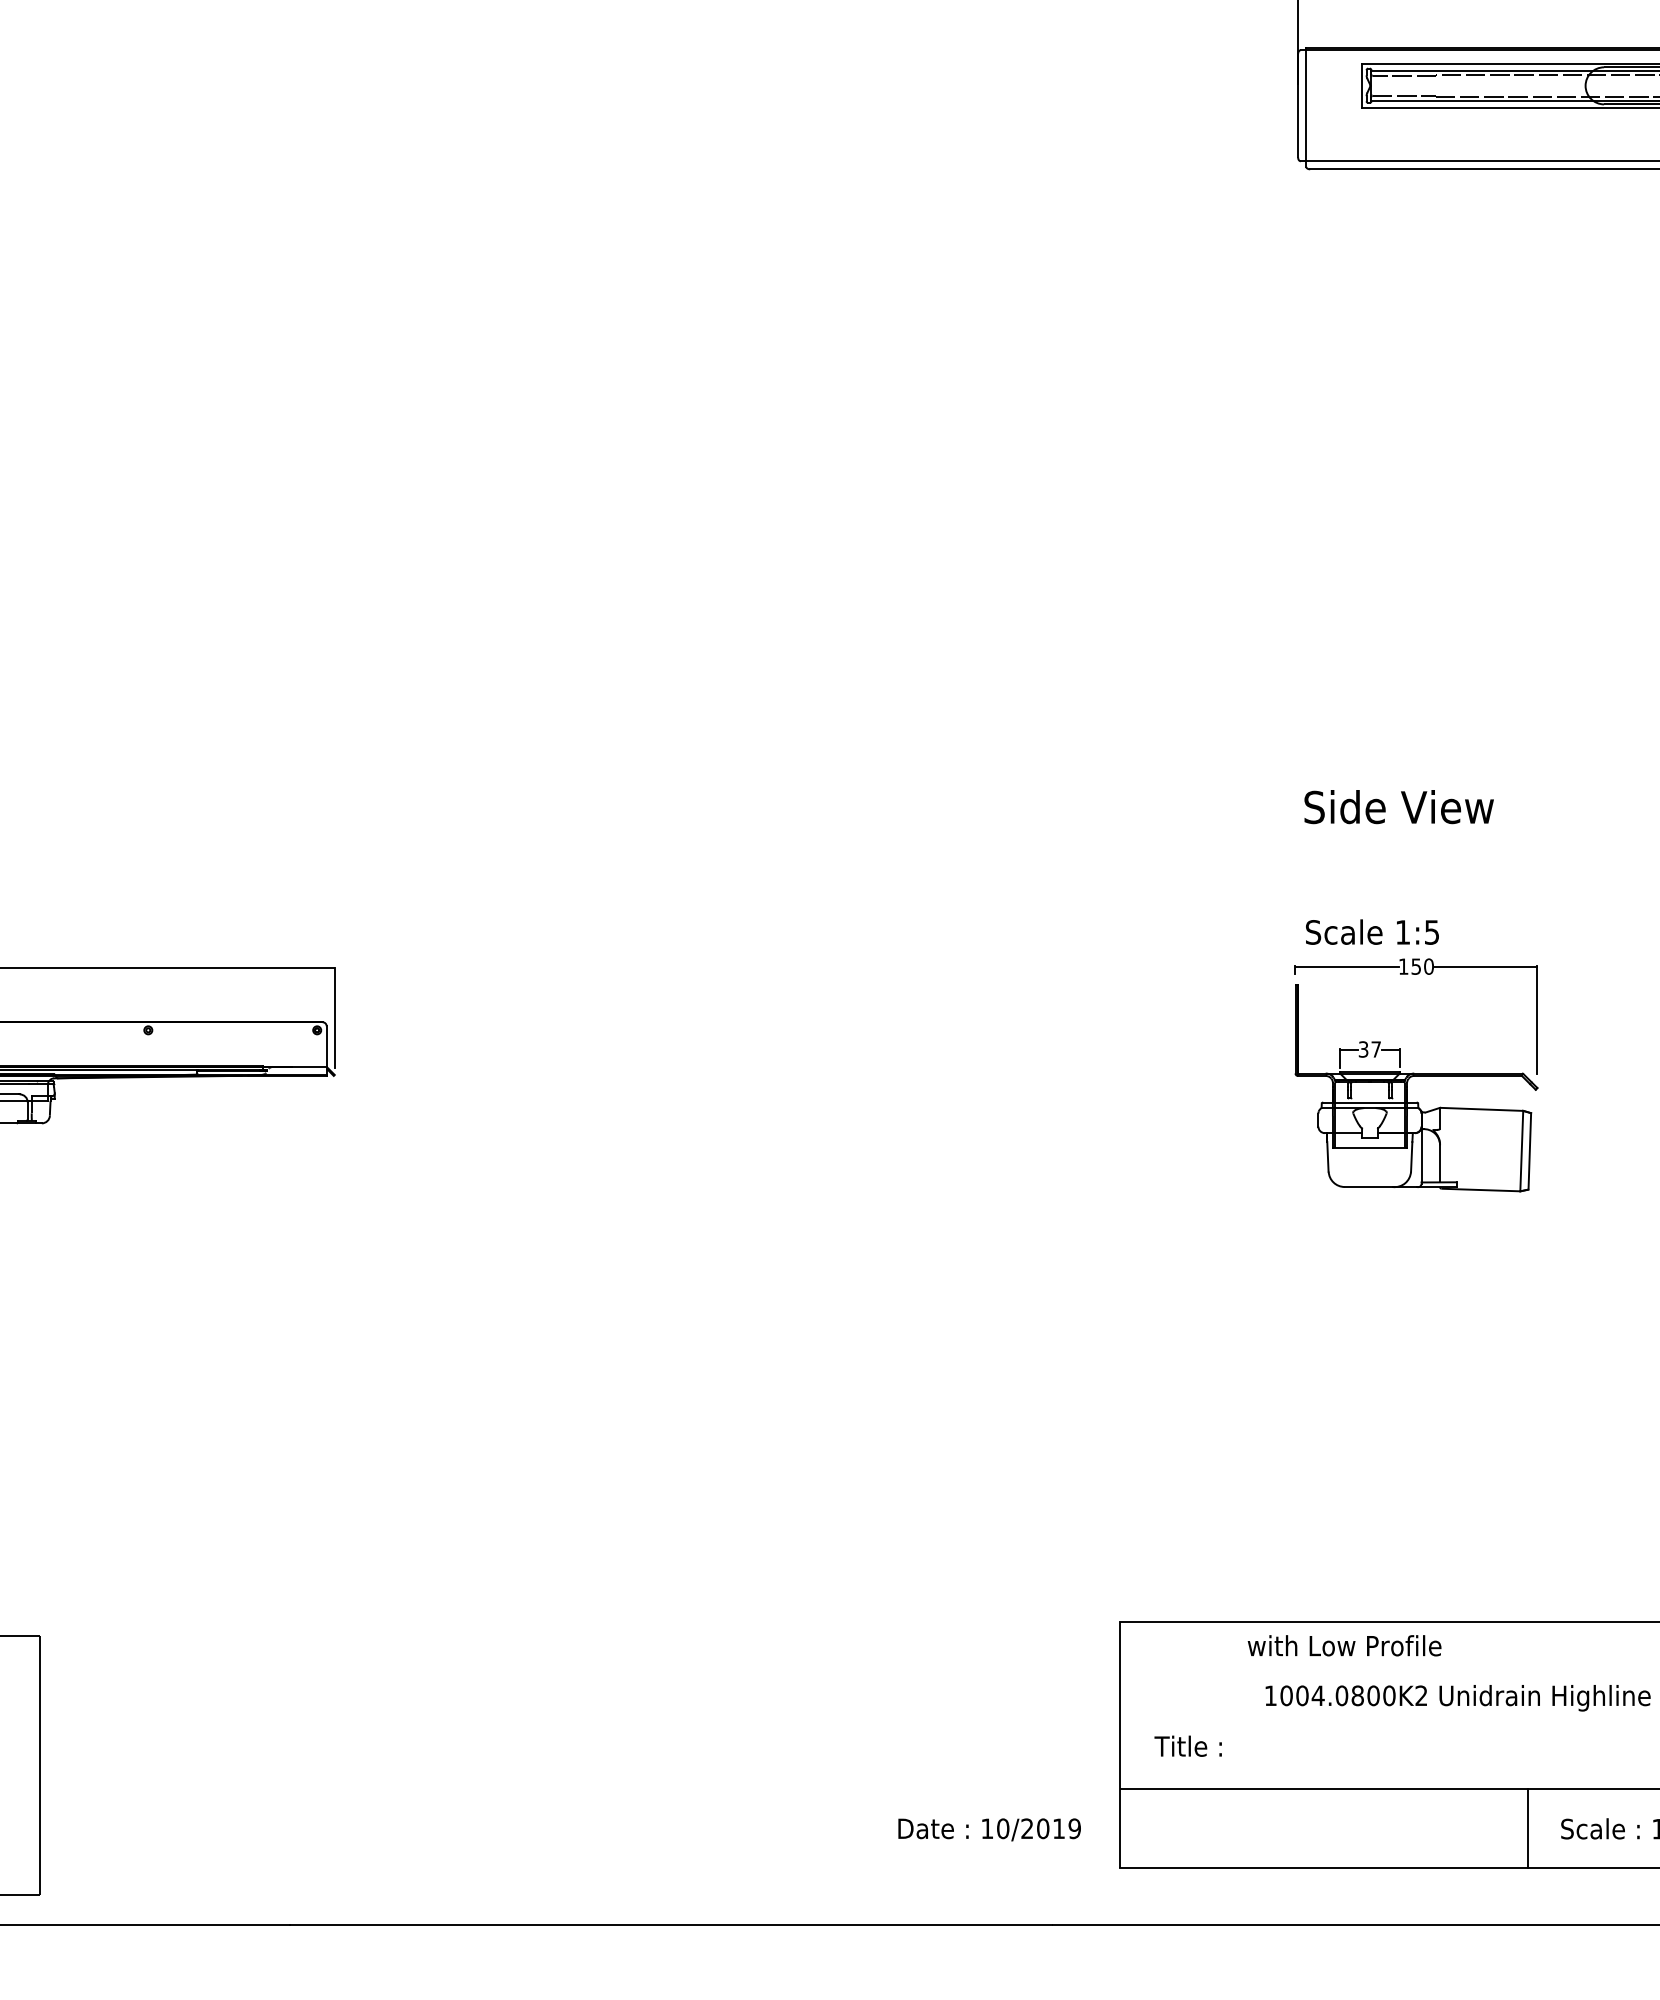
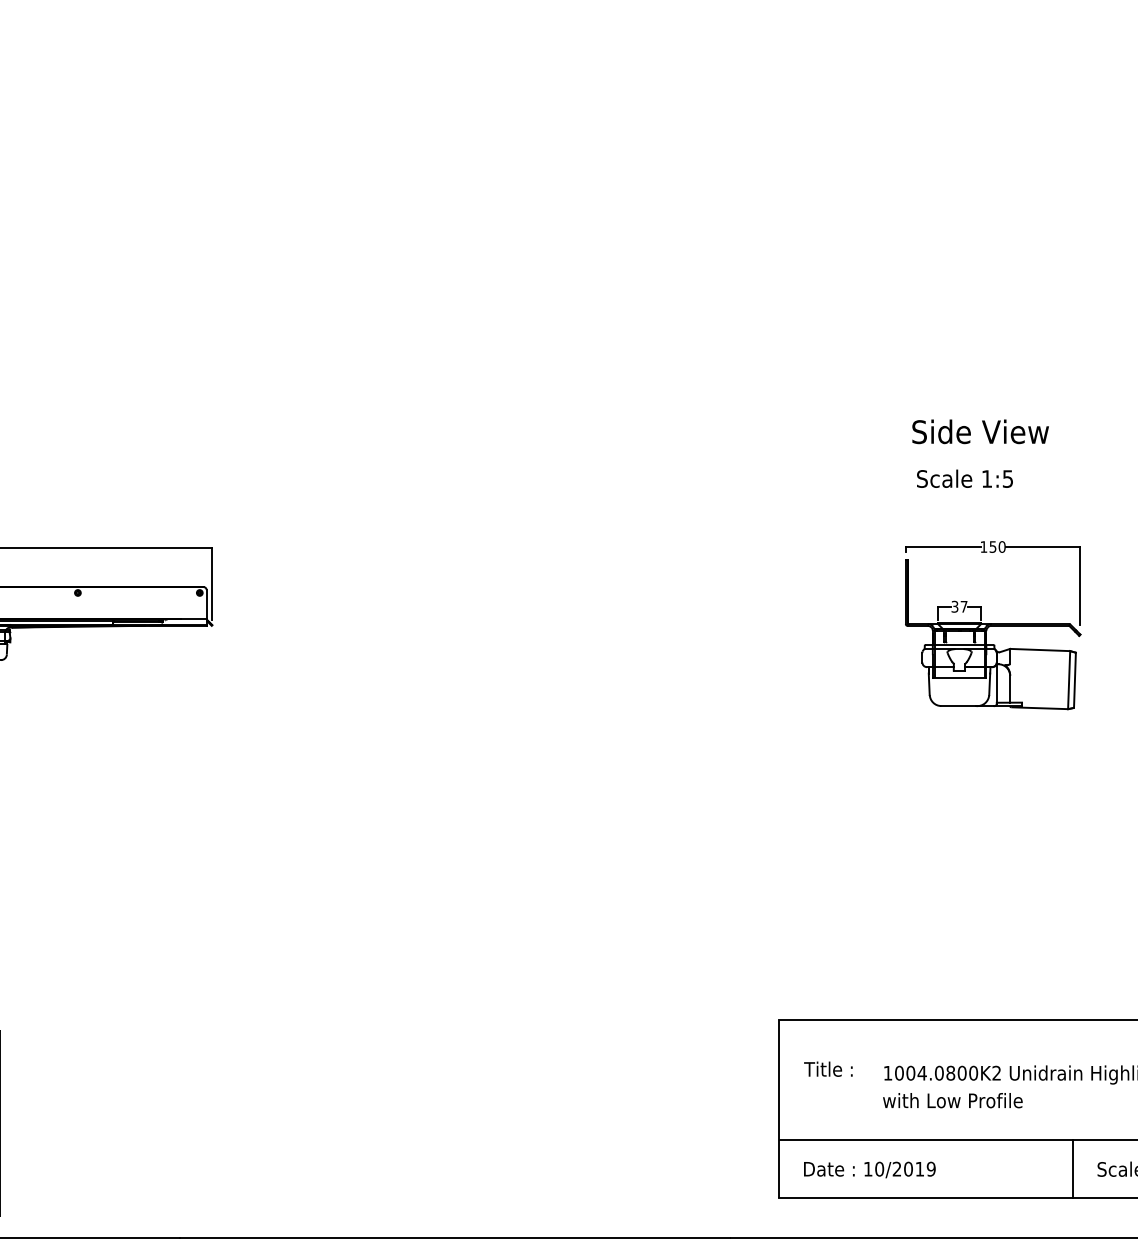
text: (1372, 931) -> (965, 478), moved
text: (1344, 1645) -> (952, 1100), moved
text: (1187, 1745) -> (827, 1068), moved
text: (989, 1829) -> (869, 1169), moved

